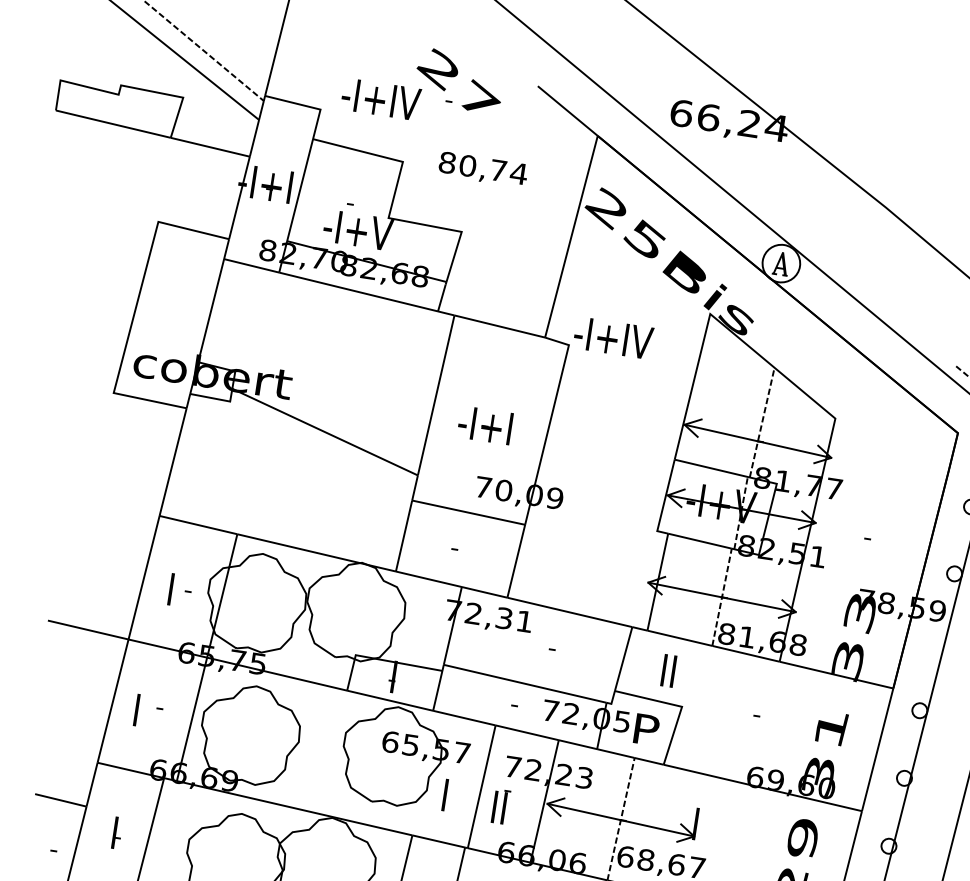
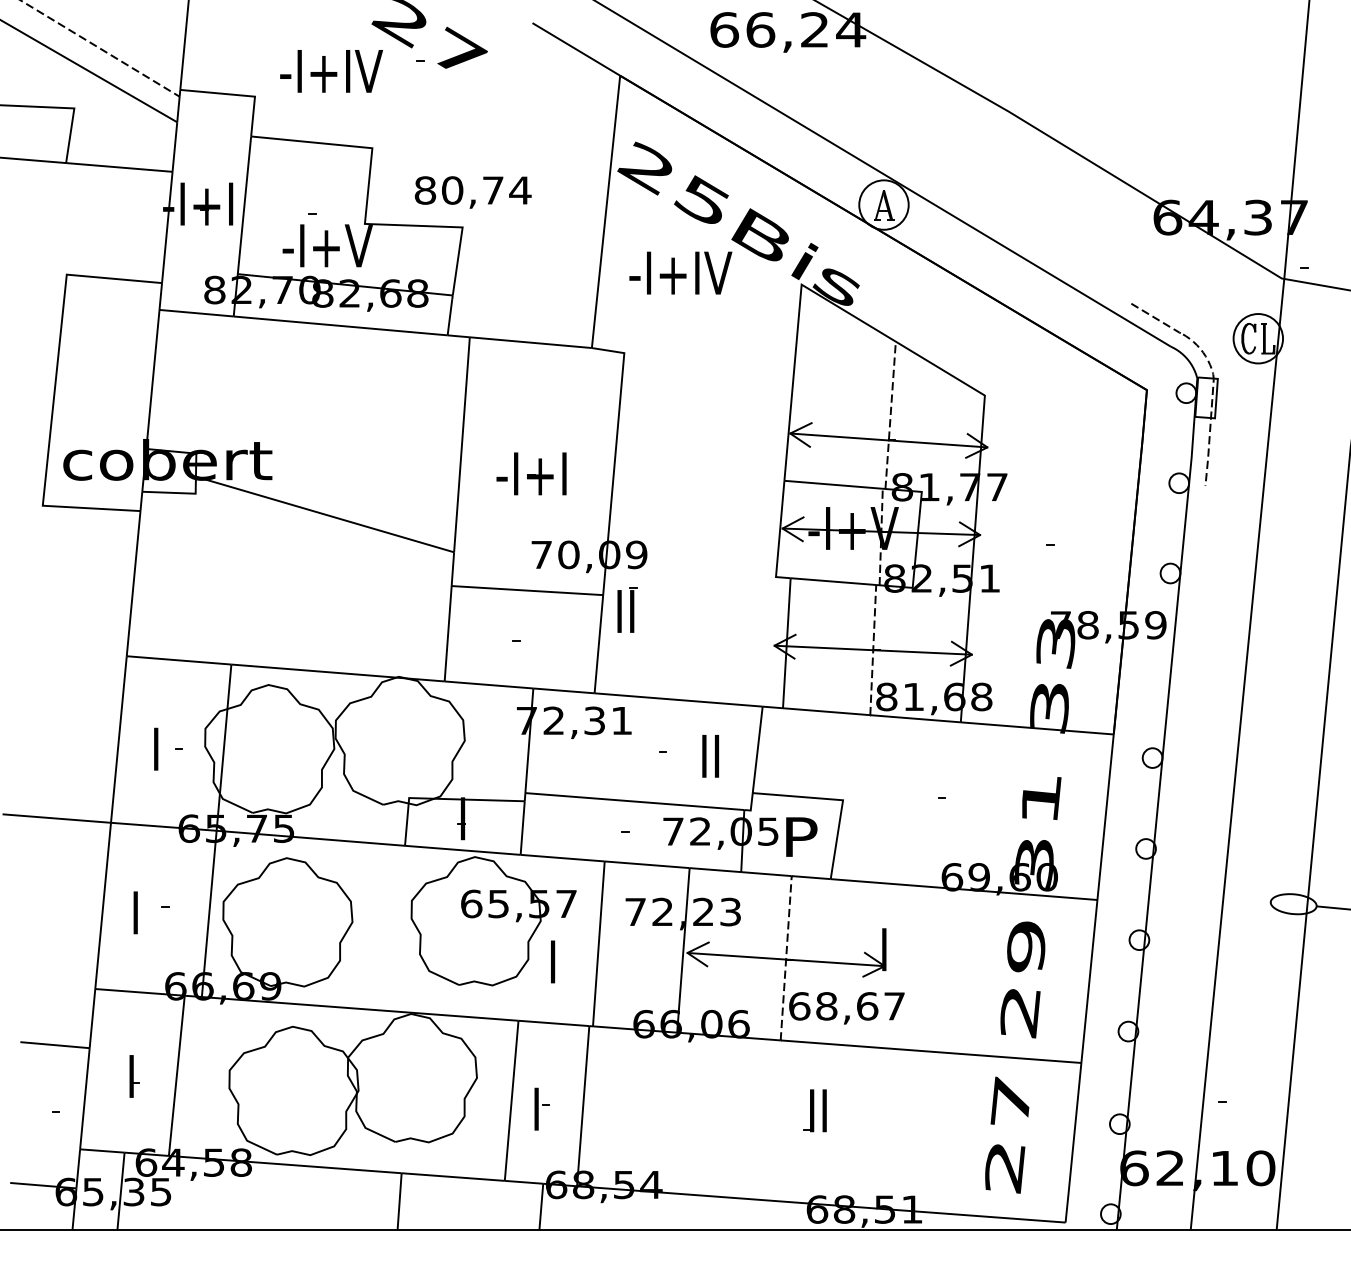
text: (482, 169) -> (472, 192), moved
text: (613, 337) -> (680, 272), moved
text: (668, 671) -> (710, 756), moved
part: (500, 806) -> (627, 609), moved

